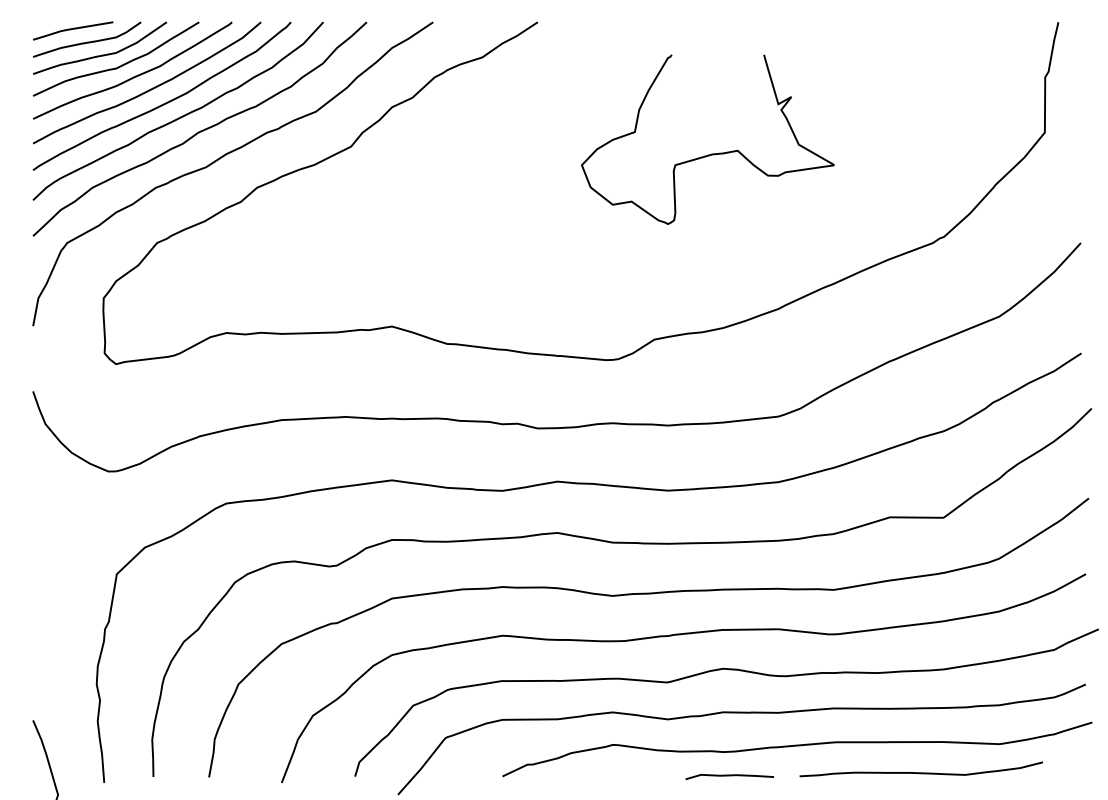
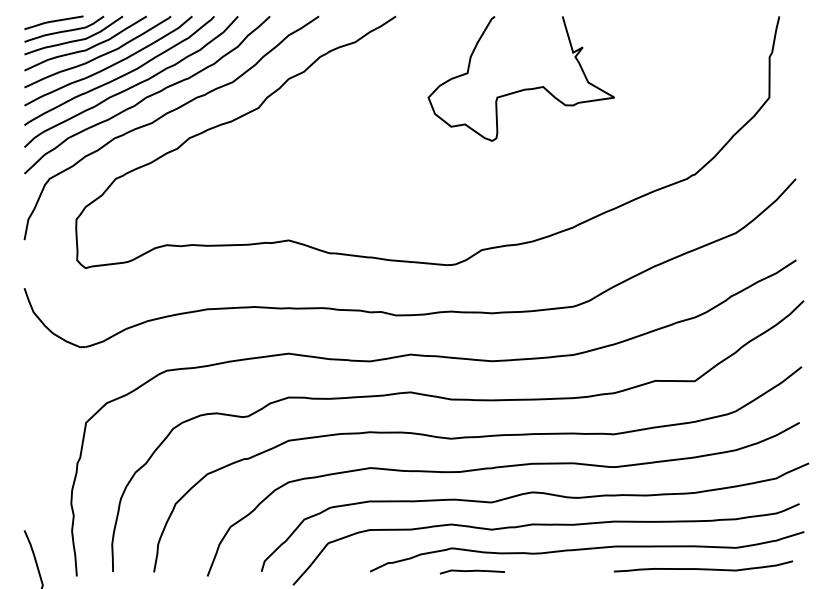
curve: (712, 152) -> (524, 88), moved
curve: (921, 772) -> (703, 568), moved
curve: (728, 776) -> (471, 571), moved

